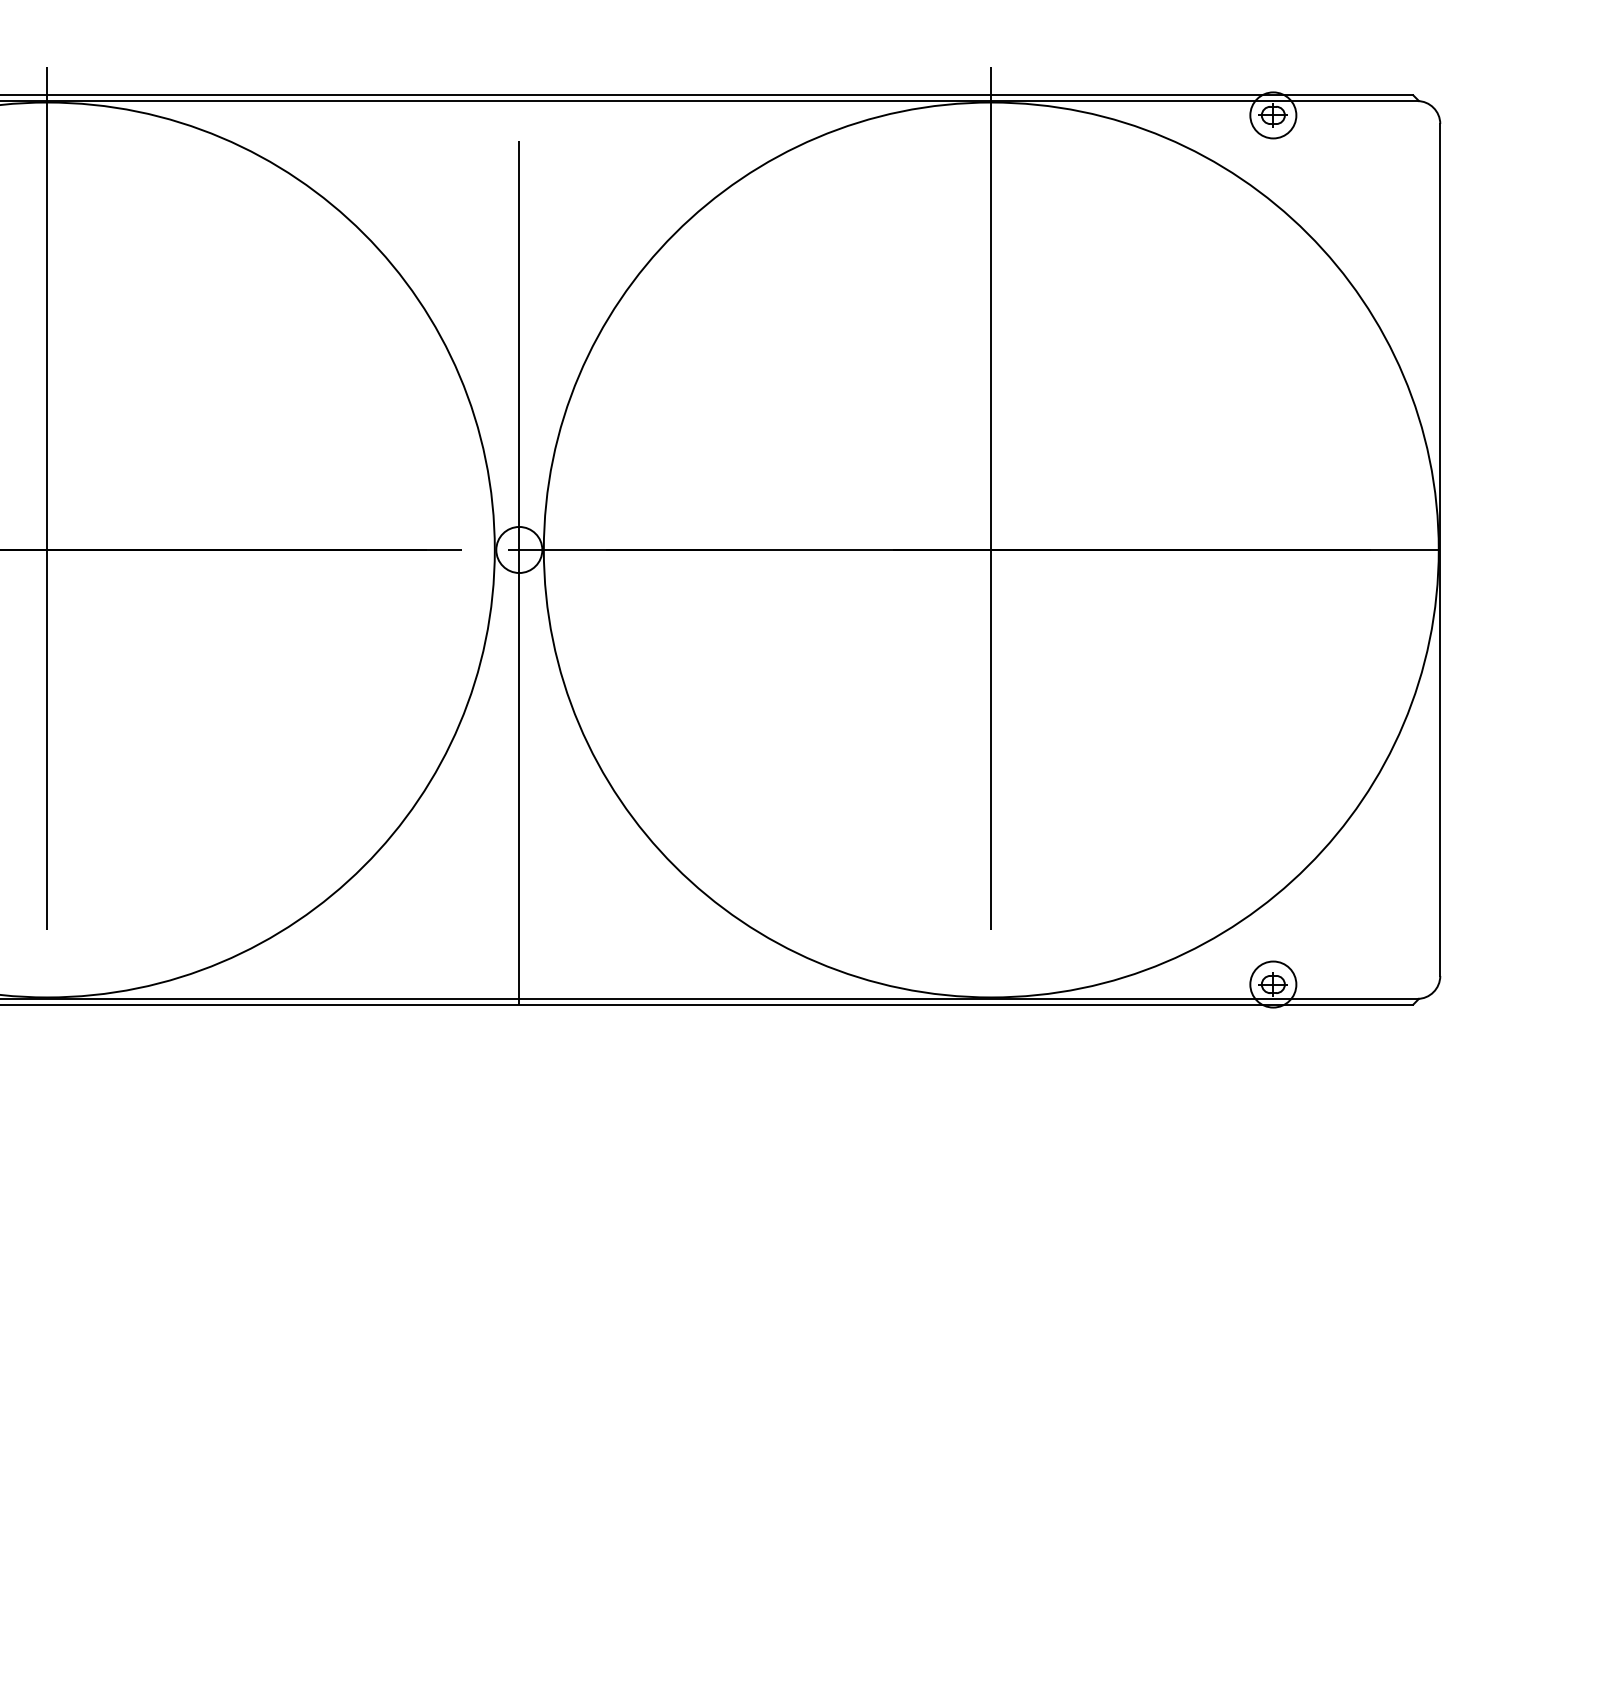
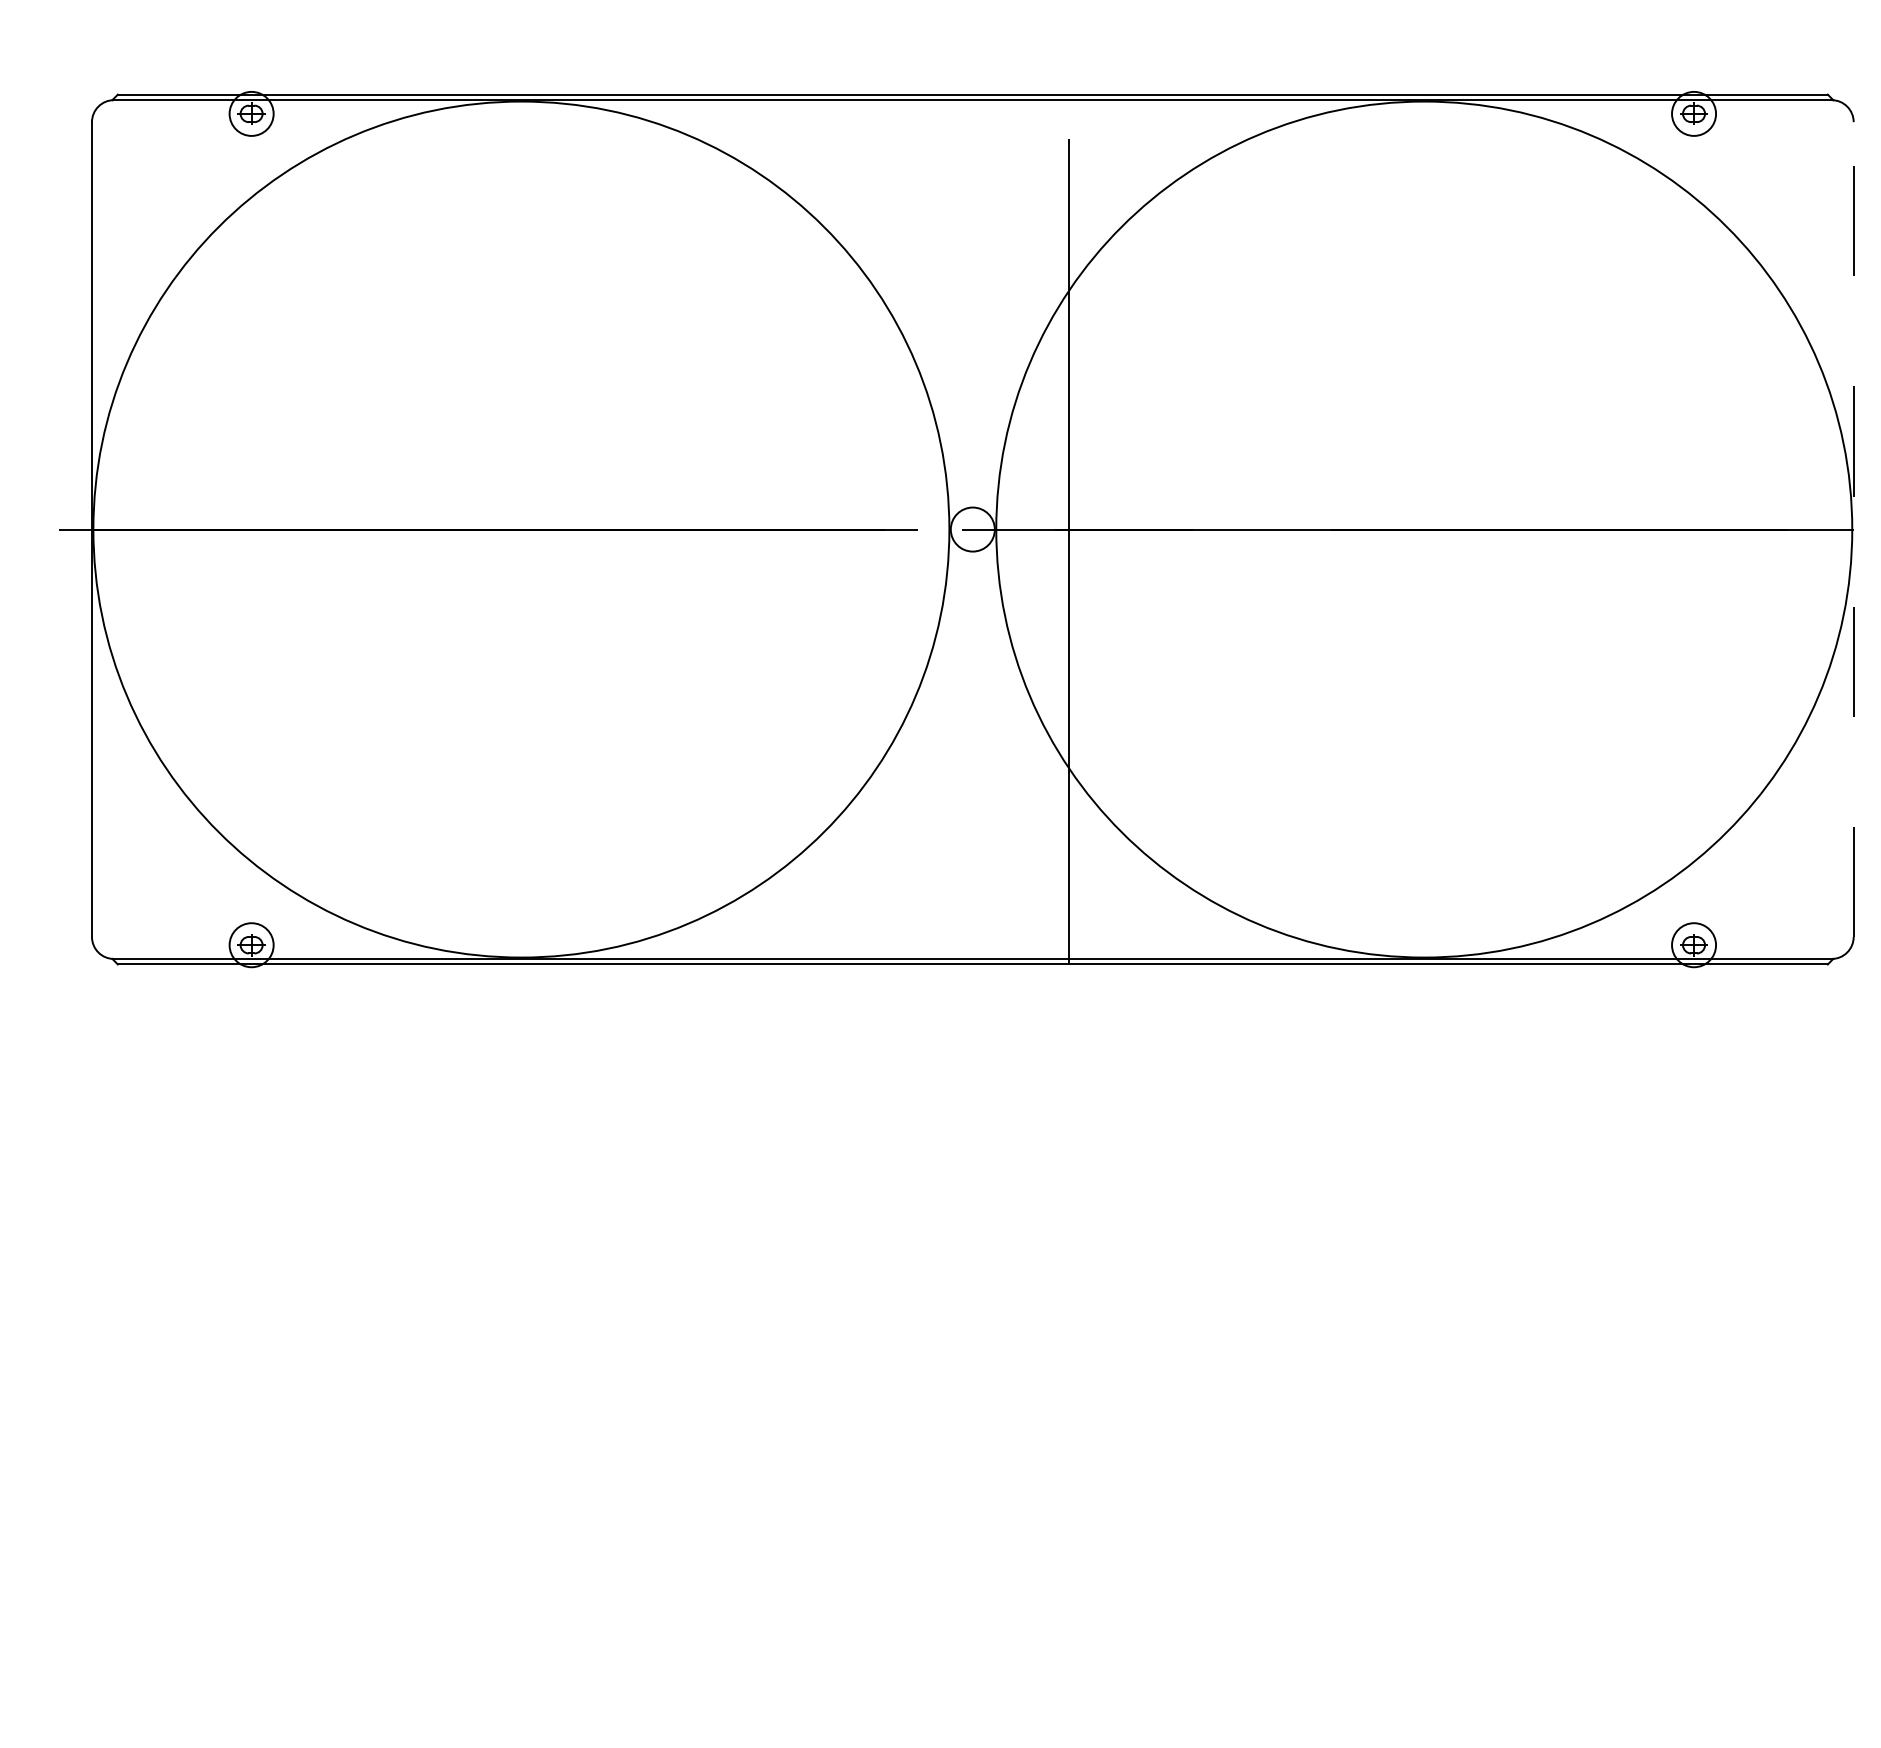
line: (47, 549) -> (521, 529), removed
line: (518, 549) -> (1068, 529), moved
line: (991, 549) -> (1424, 529), removed
line: (1440, 549) -> (1853, 529), solid -> dashed

